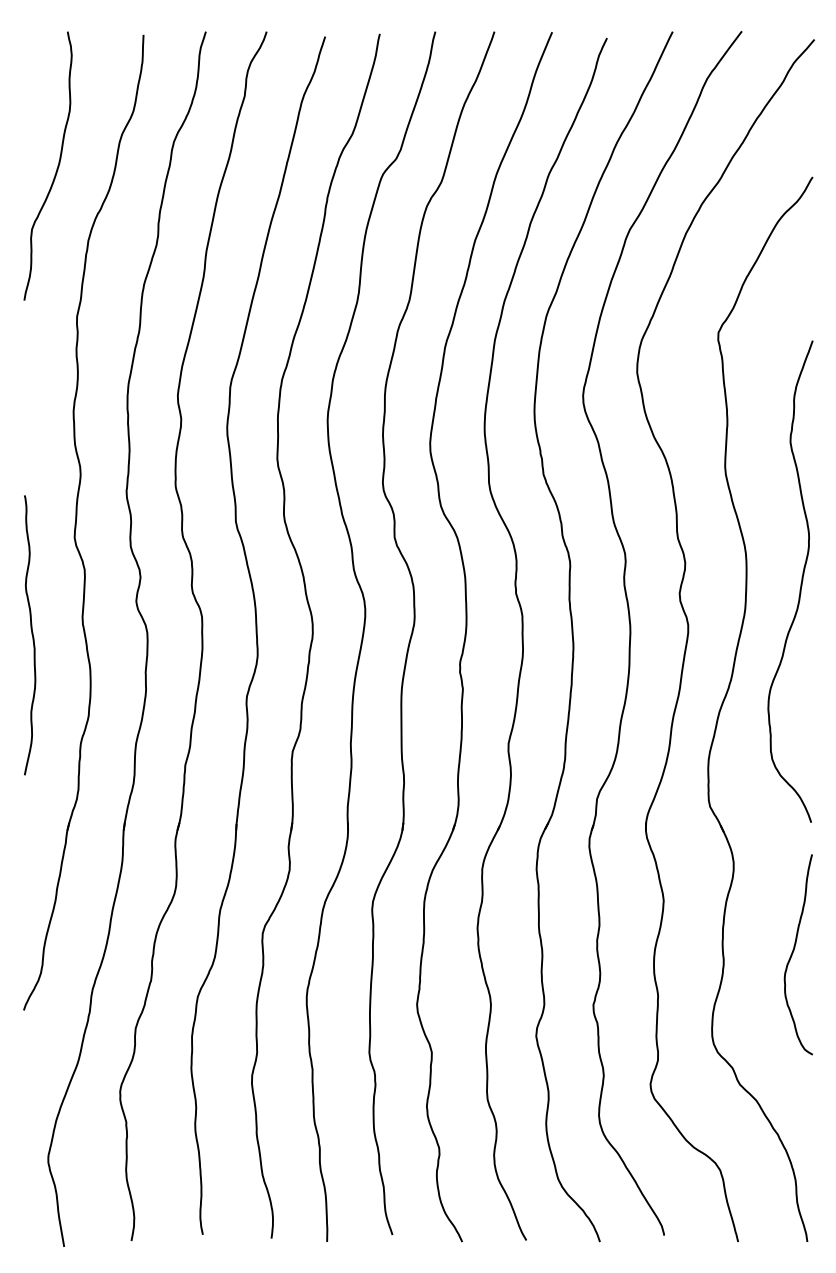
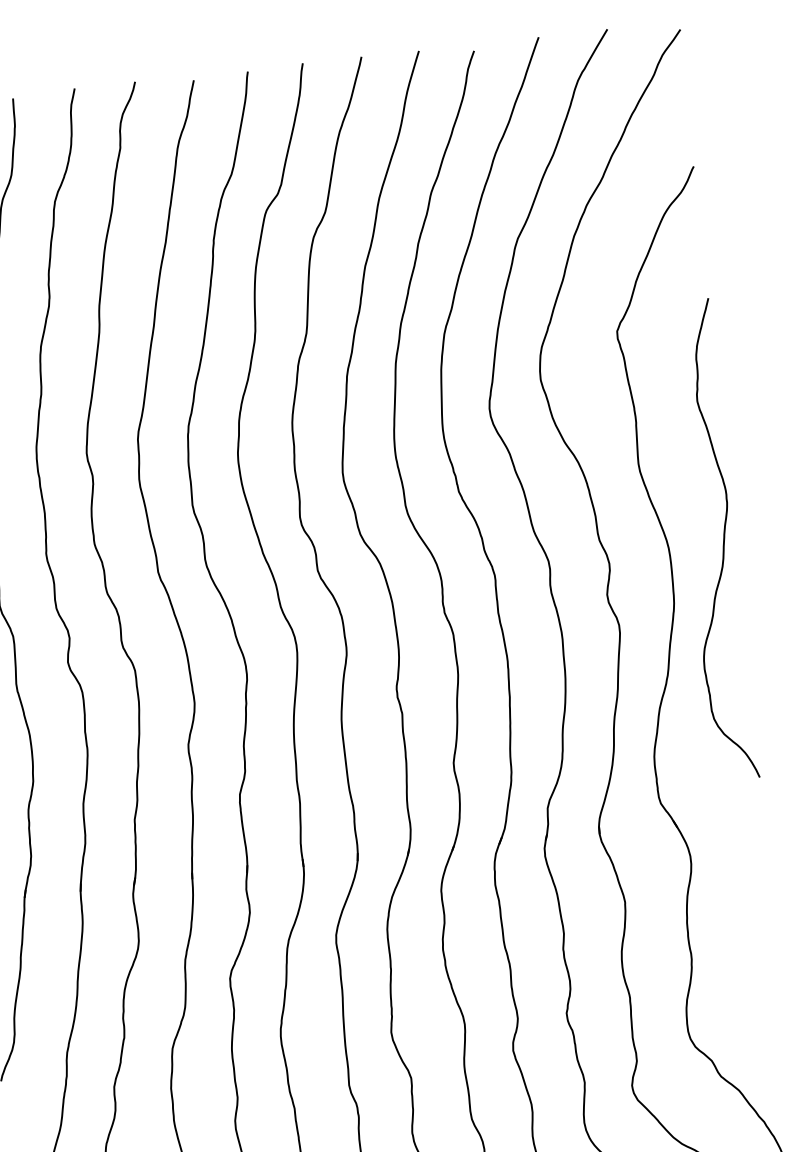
curve: (800, 583) -> (722, 540), moved
curve: (793, 953) -> (759, 940), removed

